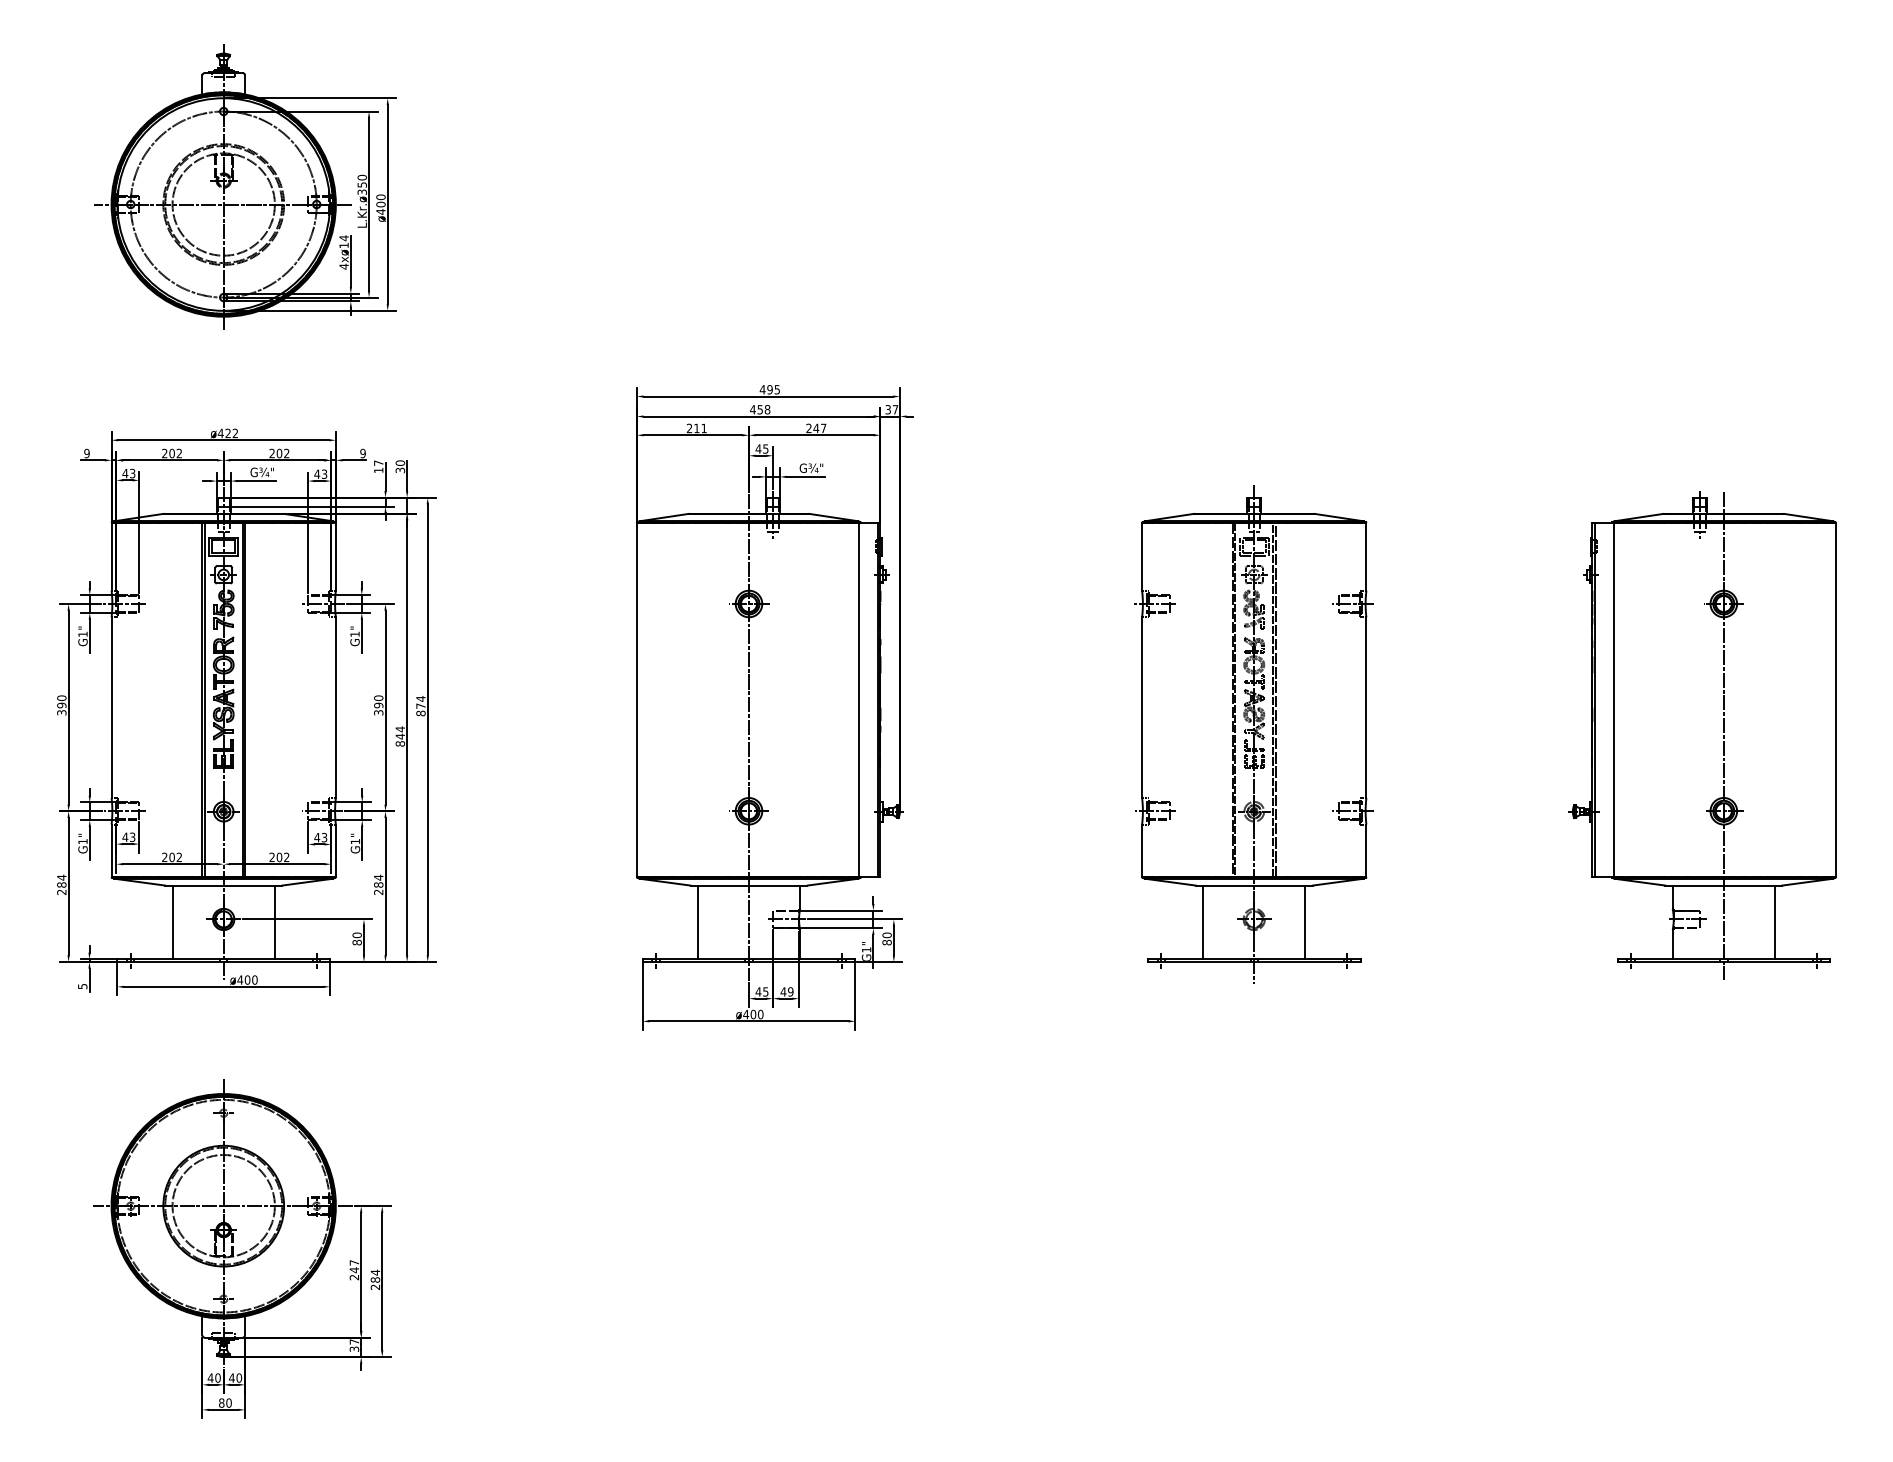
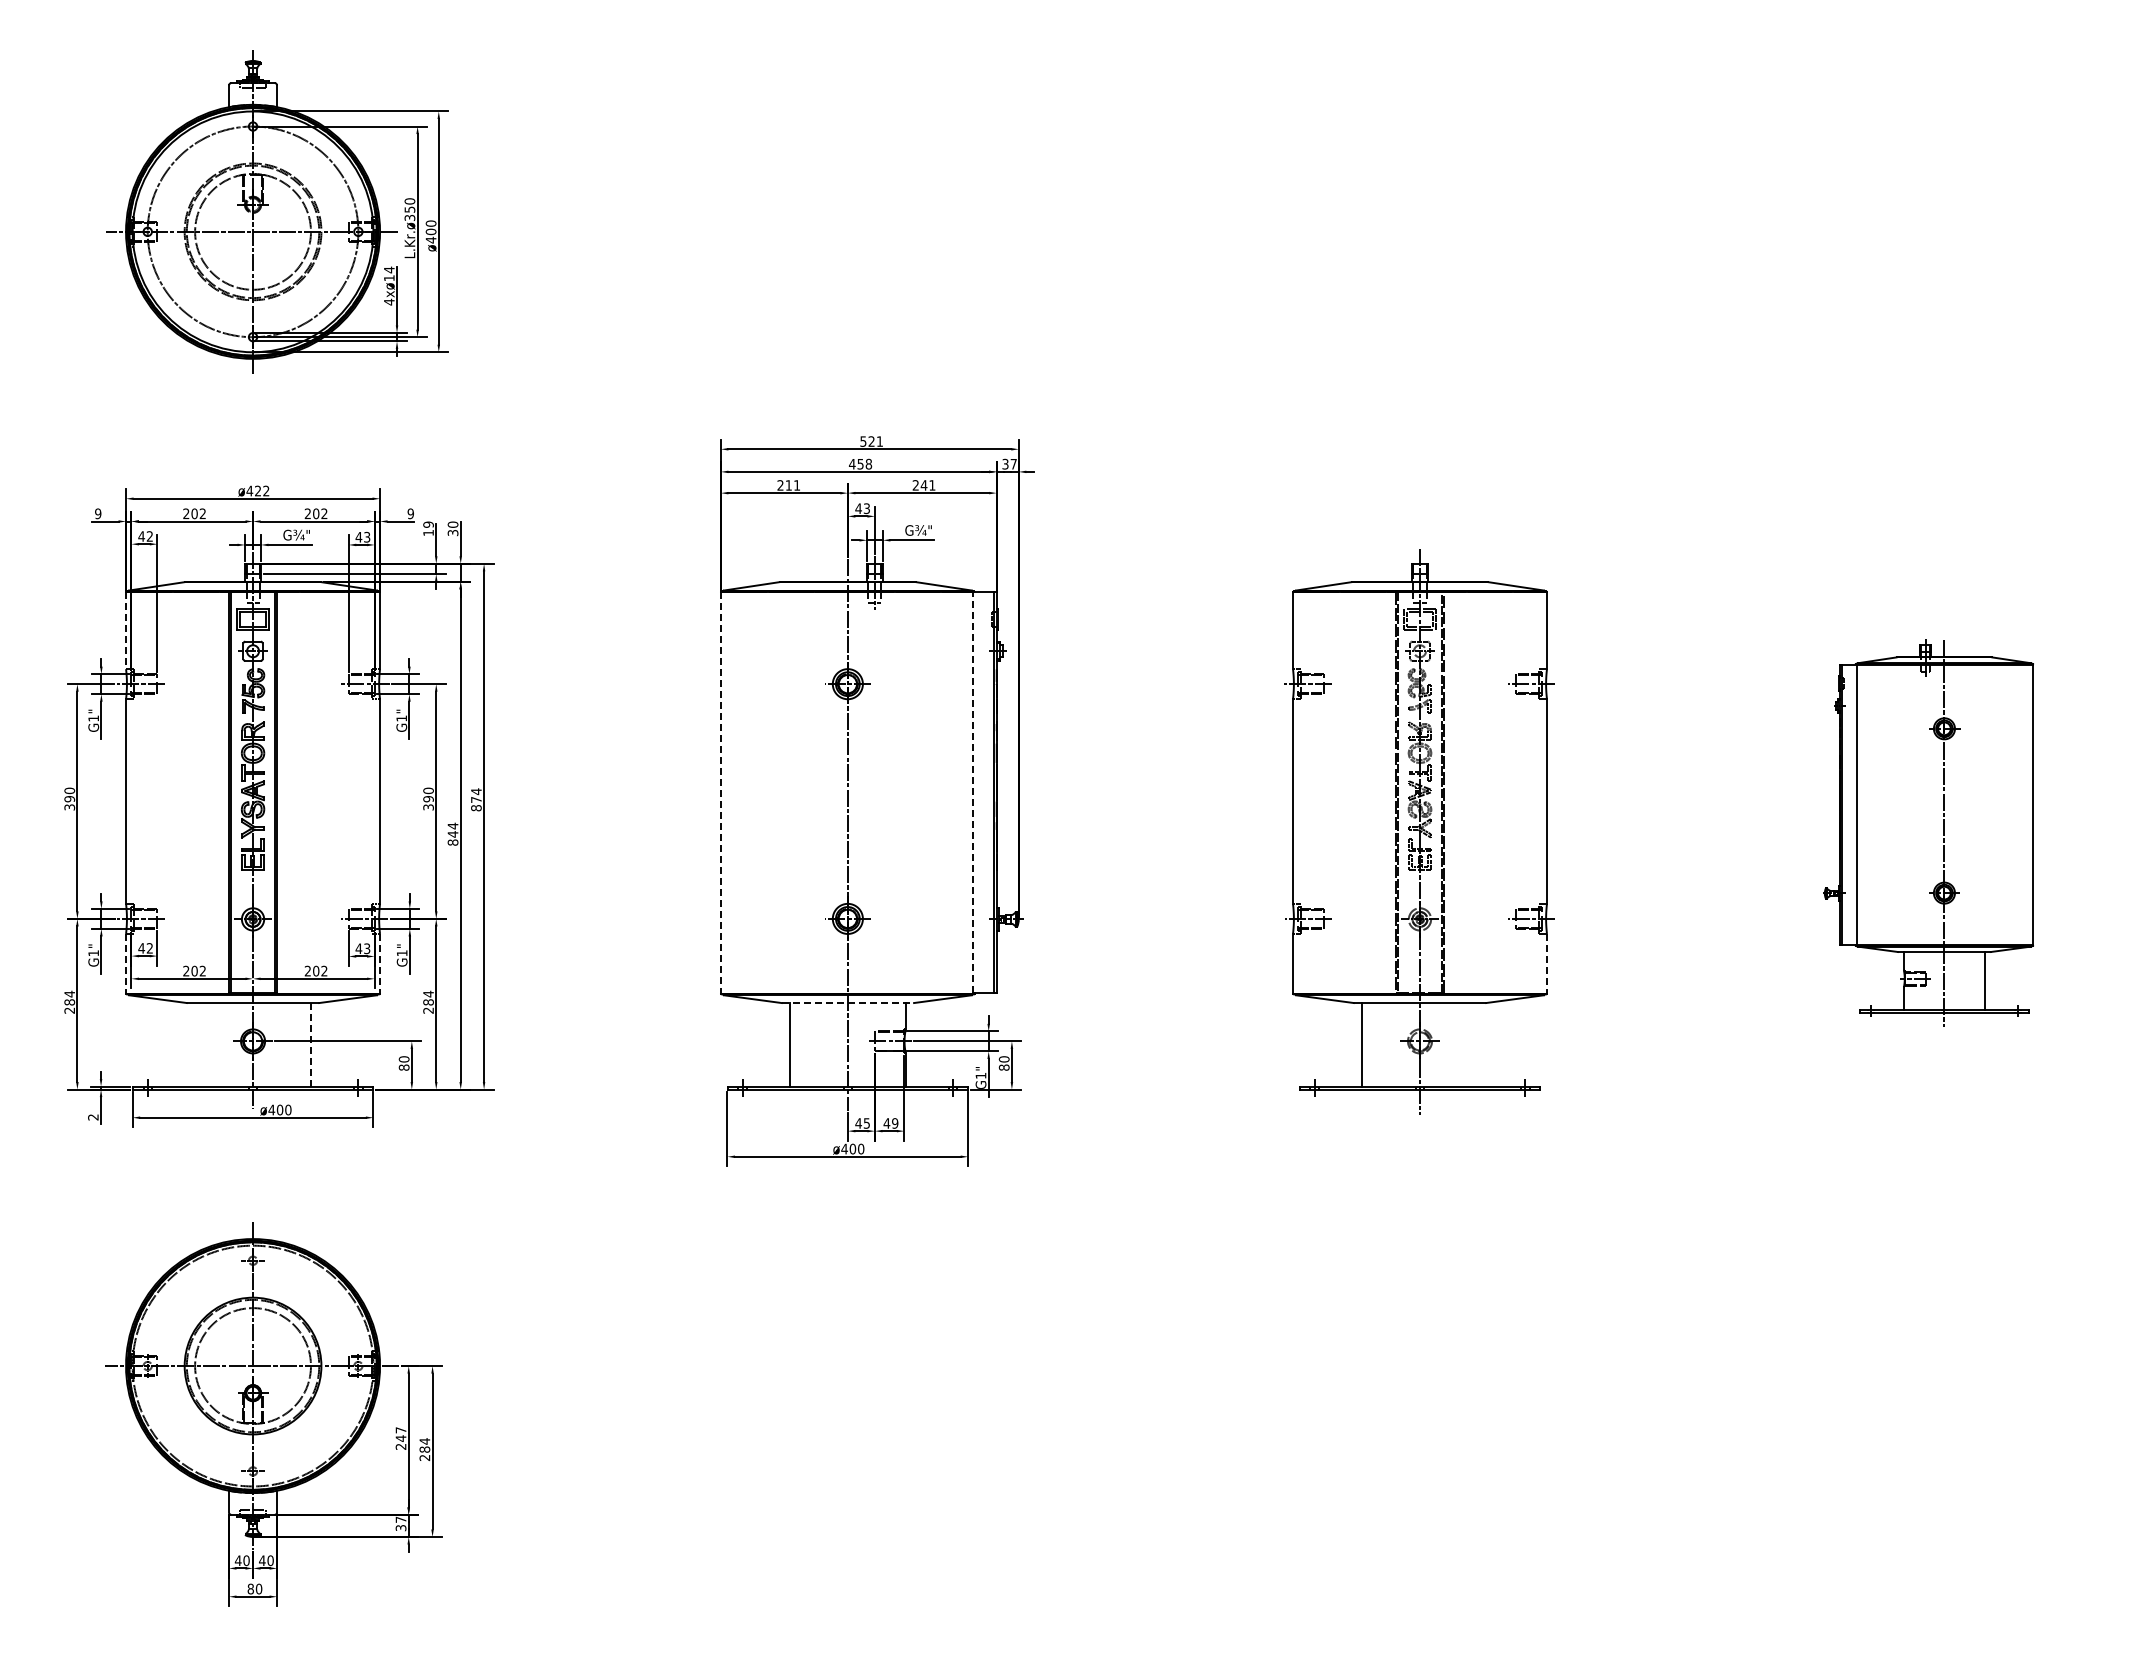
text: (769, 389) -> (871, 441), 495 -> 521
text: (823, 428) -> (932, 485), 247 -> 241
text: (765, 447) -> (866, 507), 45 -> 43
text: (378, 462) -> (428, 524), 17 -> 19
text: (132, 473) -> (149, 536), 43 -> 42
line: (111, 557) -> (126, 631), solid -> dashed
line: (636, 699) -> (720, 792), solid -> dashed
line: (859, 699) -> (972, 792), solid -> dashed
part: (1702, 734) -> (1927, 832), size x0.7
text: (132, 837) -> (149, 948), 43 -> 42
line: (111, 850) -> (126, 963), solid -> dashed
line: (336, 850) -> (380, 963), solid -> dashed
line: (1366, 850) -> (1547, 963), solid -> dashed
line: (749, 885) -> (848, 1003), solid -> dashed
line: (172, 922) -> (195, 1044), removed
line: (274, 922) -> (310, 1044), solid -> dashed
line: (1305, 922) -> (1477, 1044), removed
text: (82, 986) -> (93, 1117), 5 -> 2

